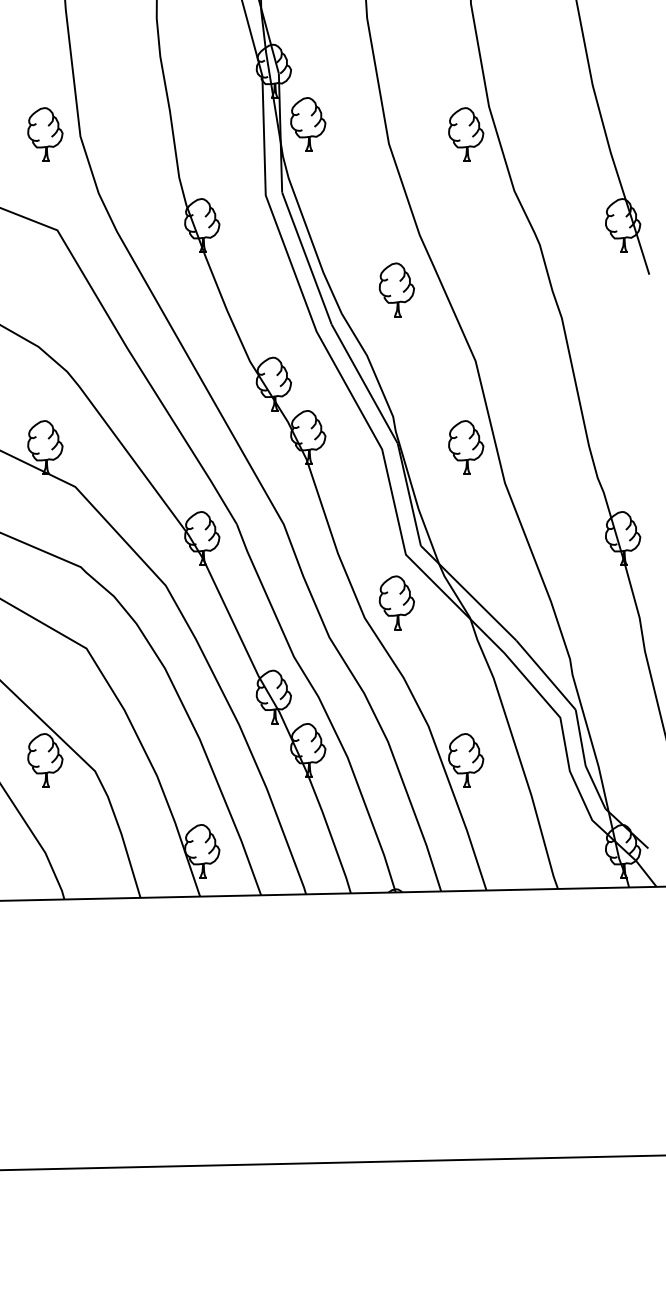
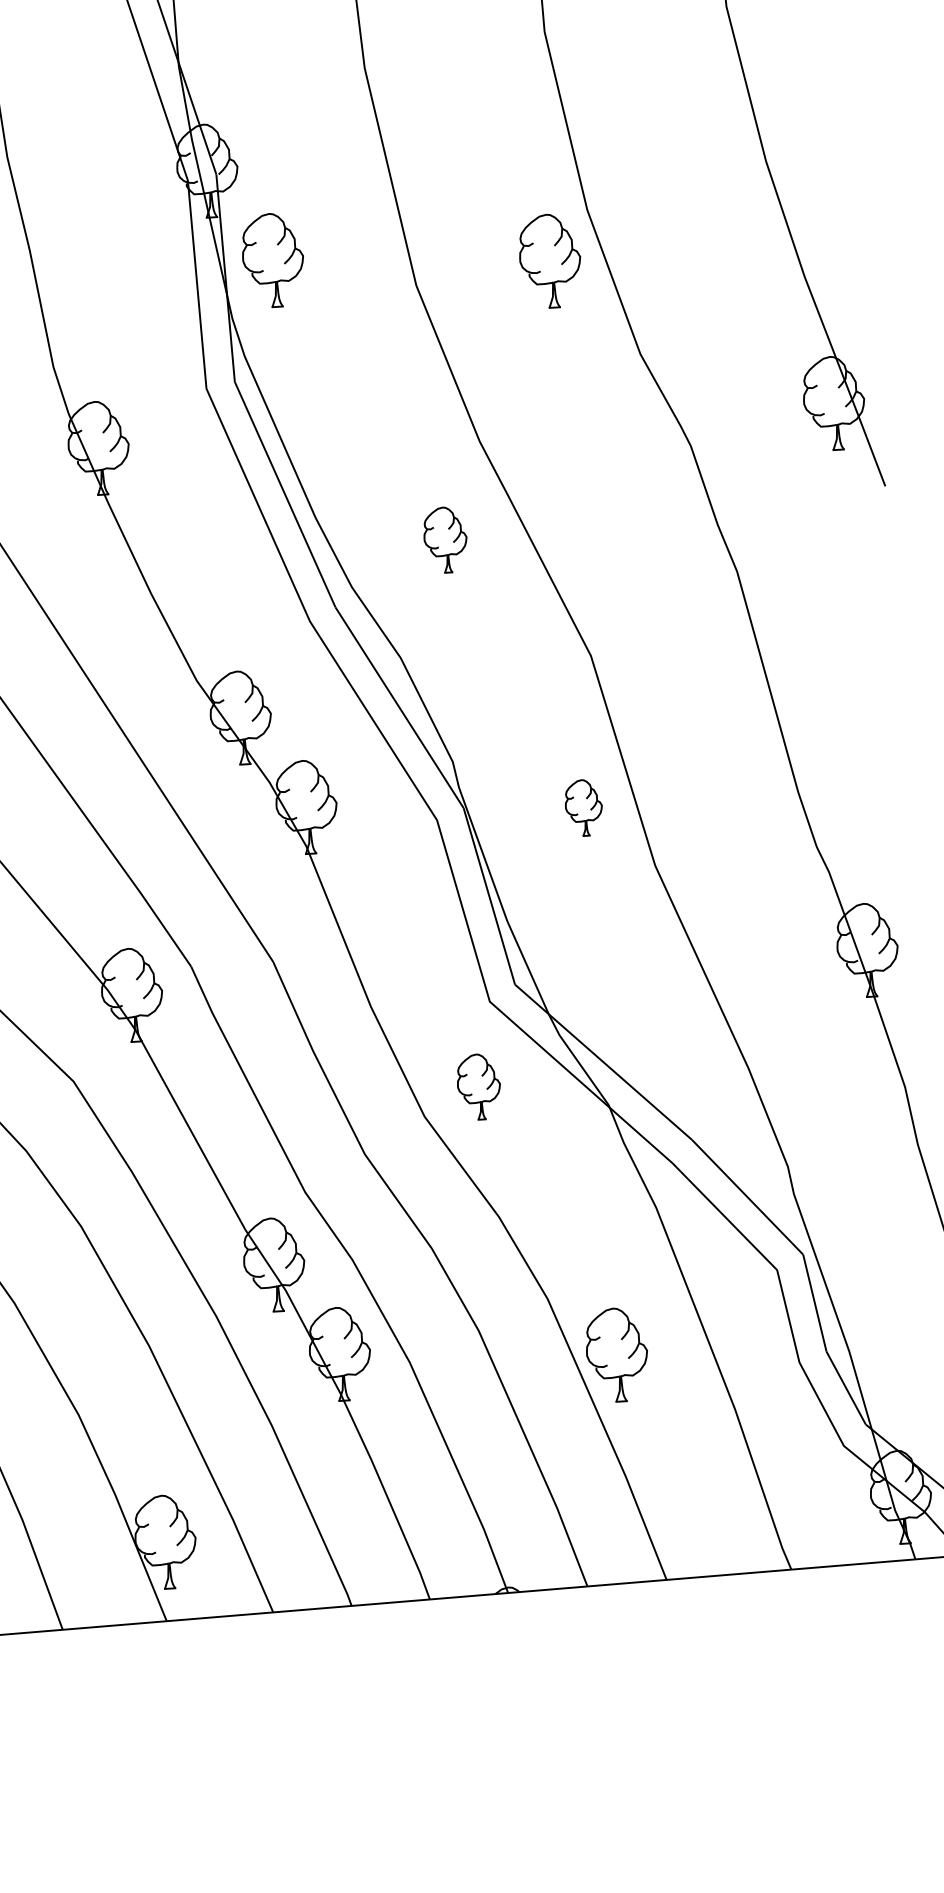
part: (396, 289) -> (445, 539), size x0.7
part: (466, 447) -> (584, 807), size x0.6
part: (396, 602) -> (478, 1086), size x0.7

